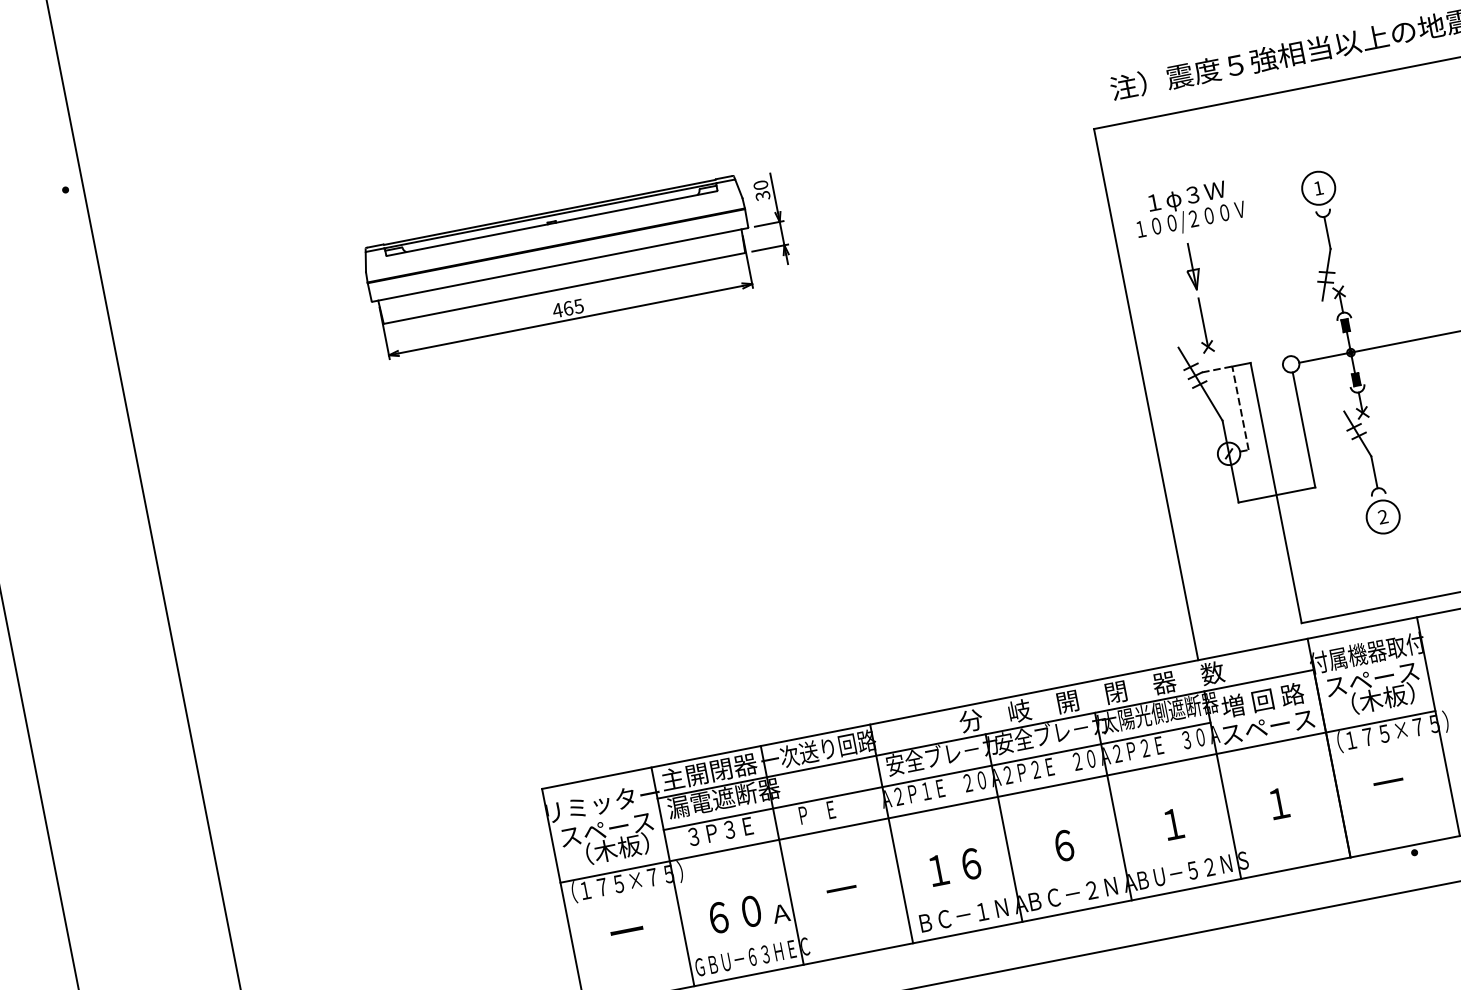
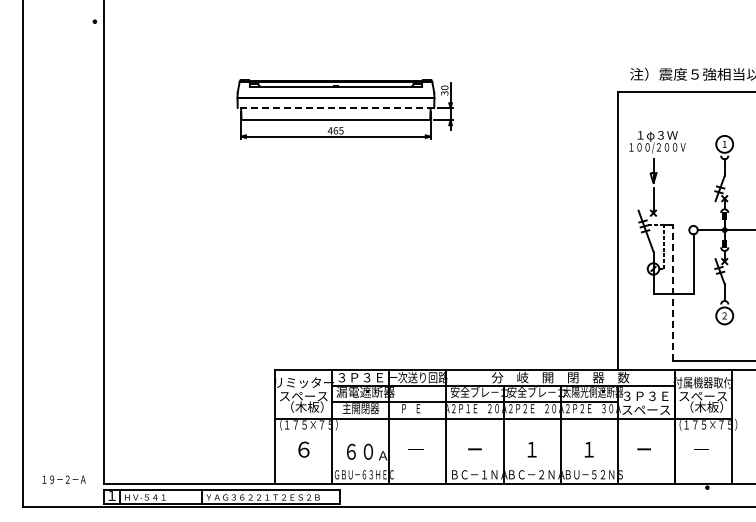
line: (559, 265) -> (335, 108), solid -> dashed
line: (1276, 493) -> (673, 293), solid -> dashed
text: (1263, 698) -> (646, 395), 増 回 路 -> ３Ｐ３Ｅ
text: (708, 771) -> (360, 377), 主開閉器 -> ３Ｐ３Ｅ
text: (1277, 803) -> (643, 449), １ -> ー
text: (720, 831) -> (360, 408), ３Ｐ３Ｅ -> 主開閉器
text: (1063, 845) -> (531, 449), ６ -> １
text: (953, 867) -> (474, 449), １６ -> ー
text: (626, 931) -> (303, 449), ー -> ６

